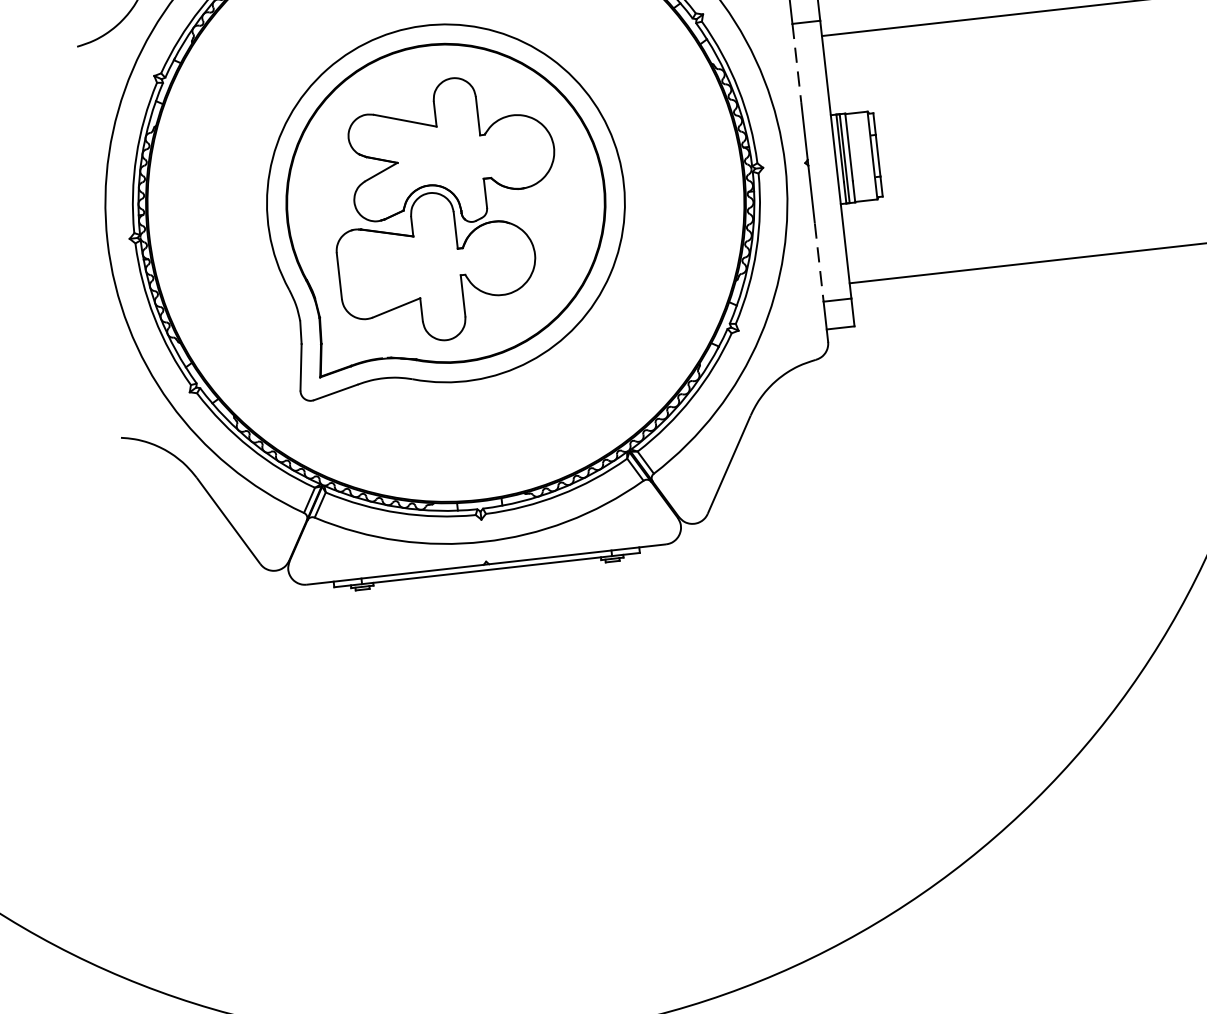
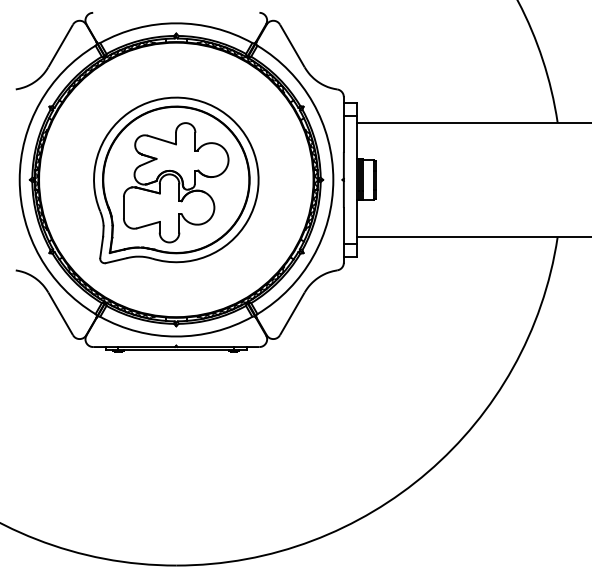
line: (796, 64) -> (343, 134), dashed -> solid
line: (818, 263) -> (343, 226), dashed -> solid

